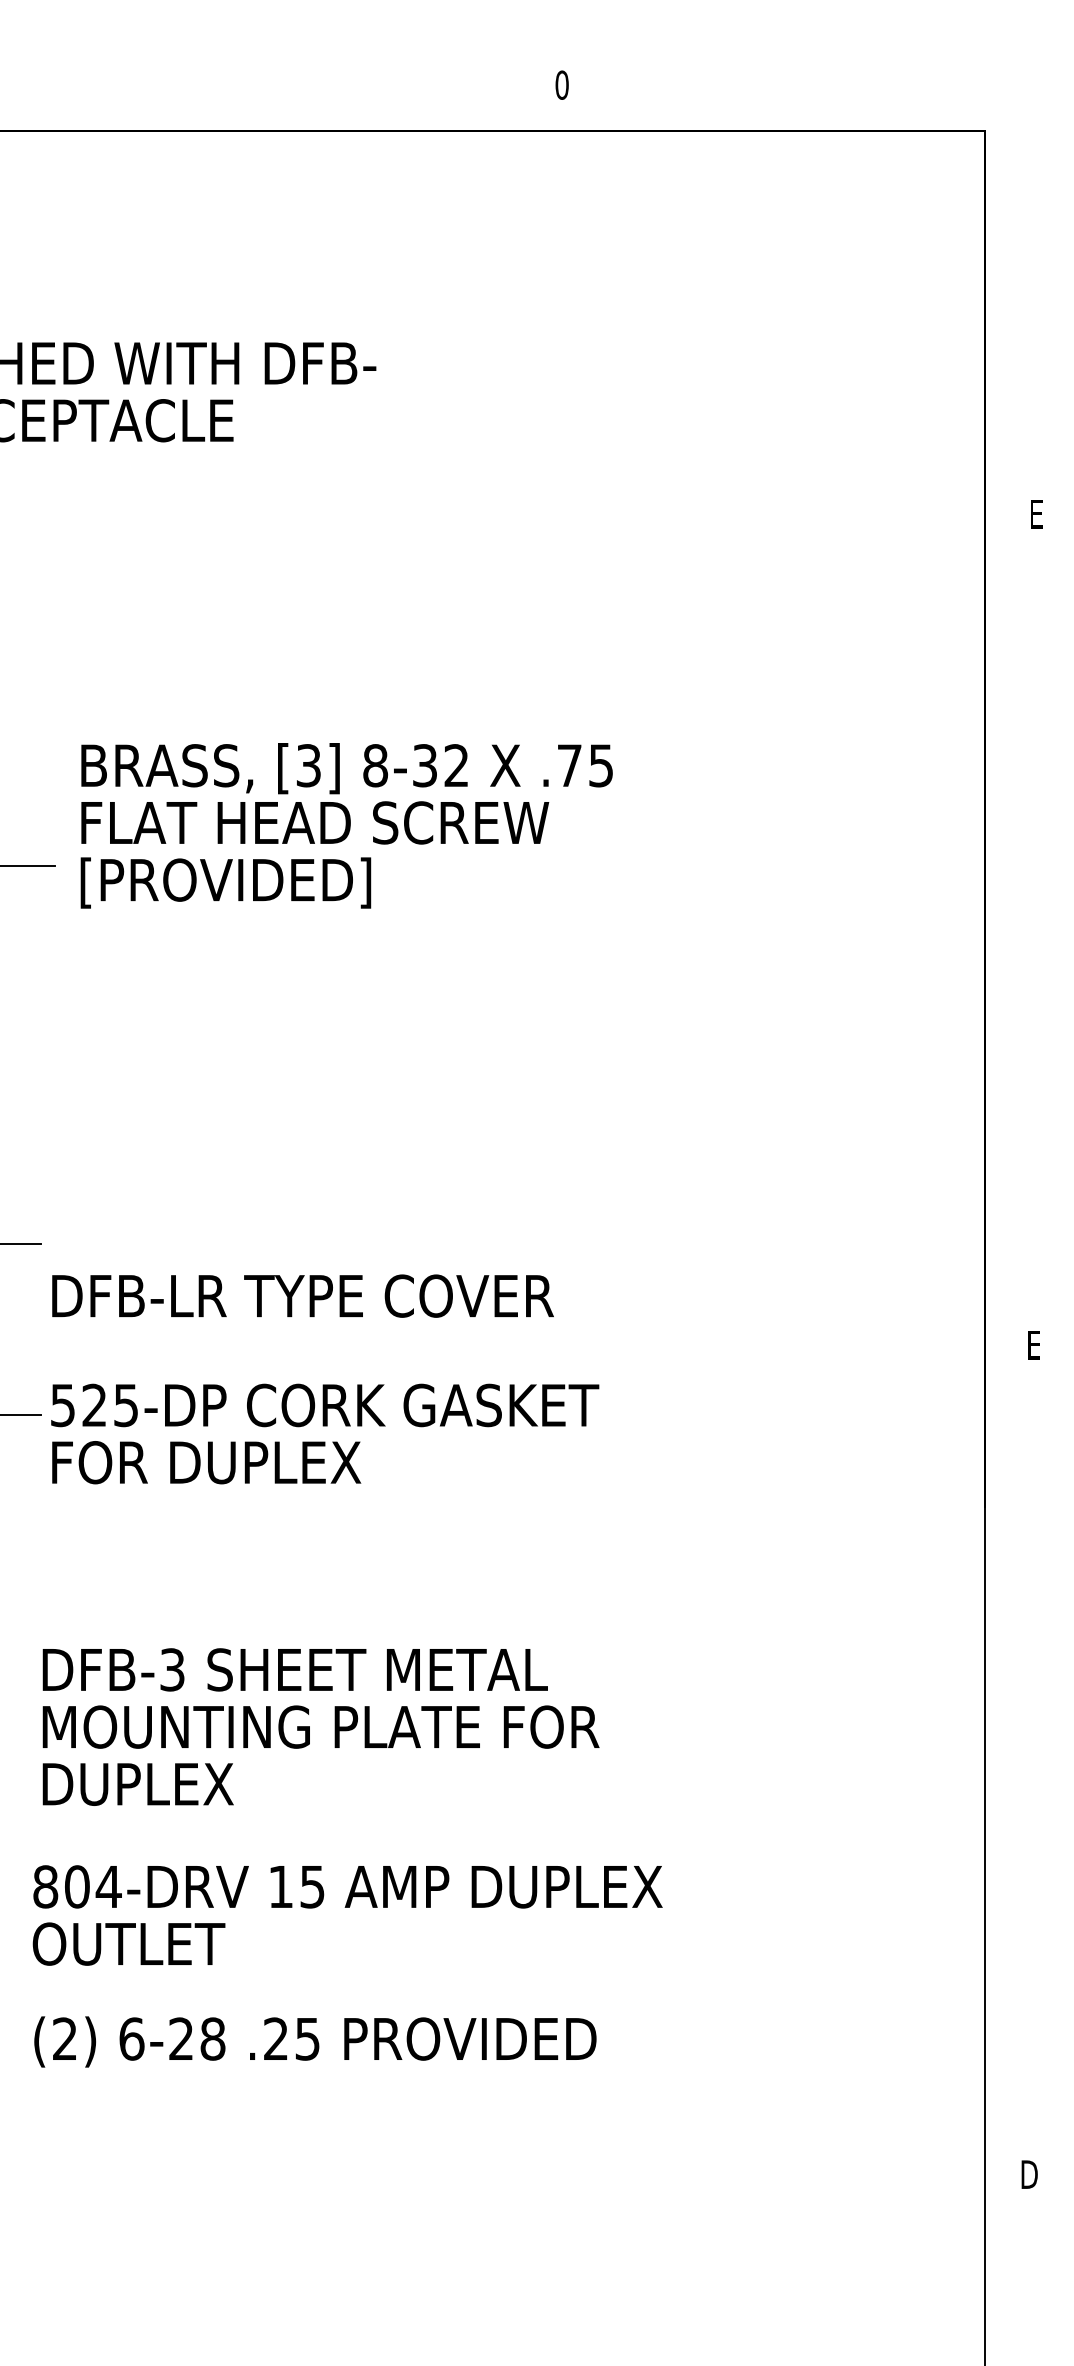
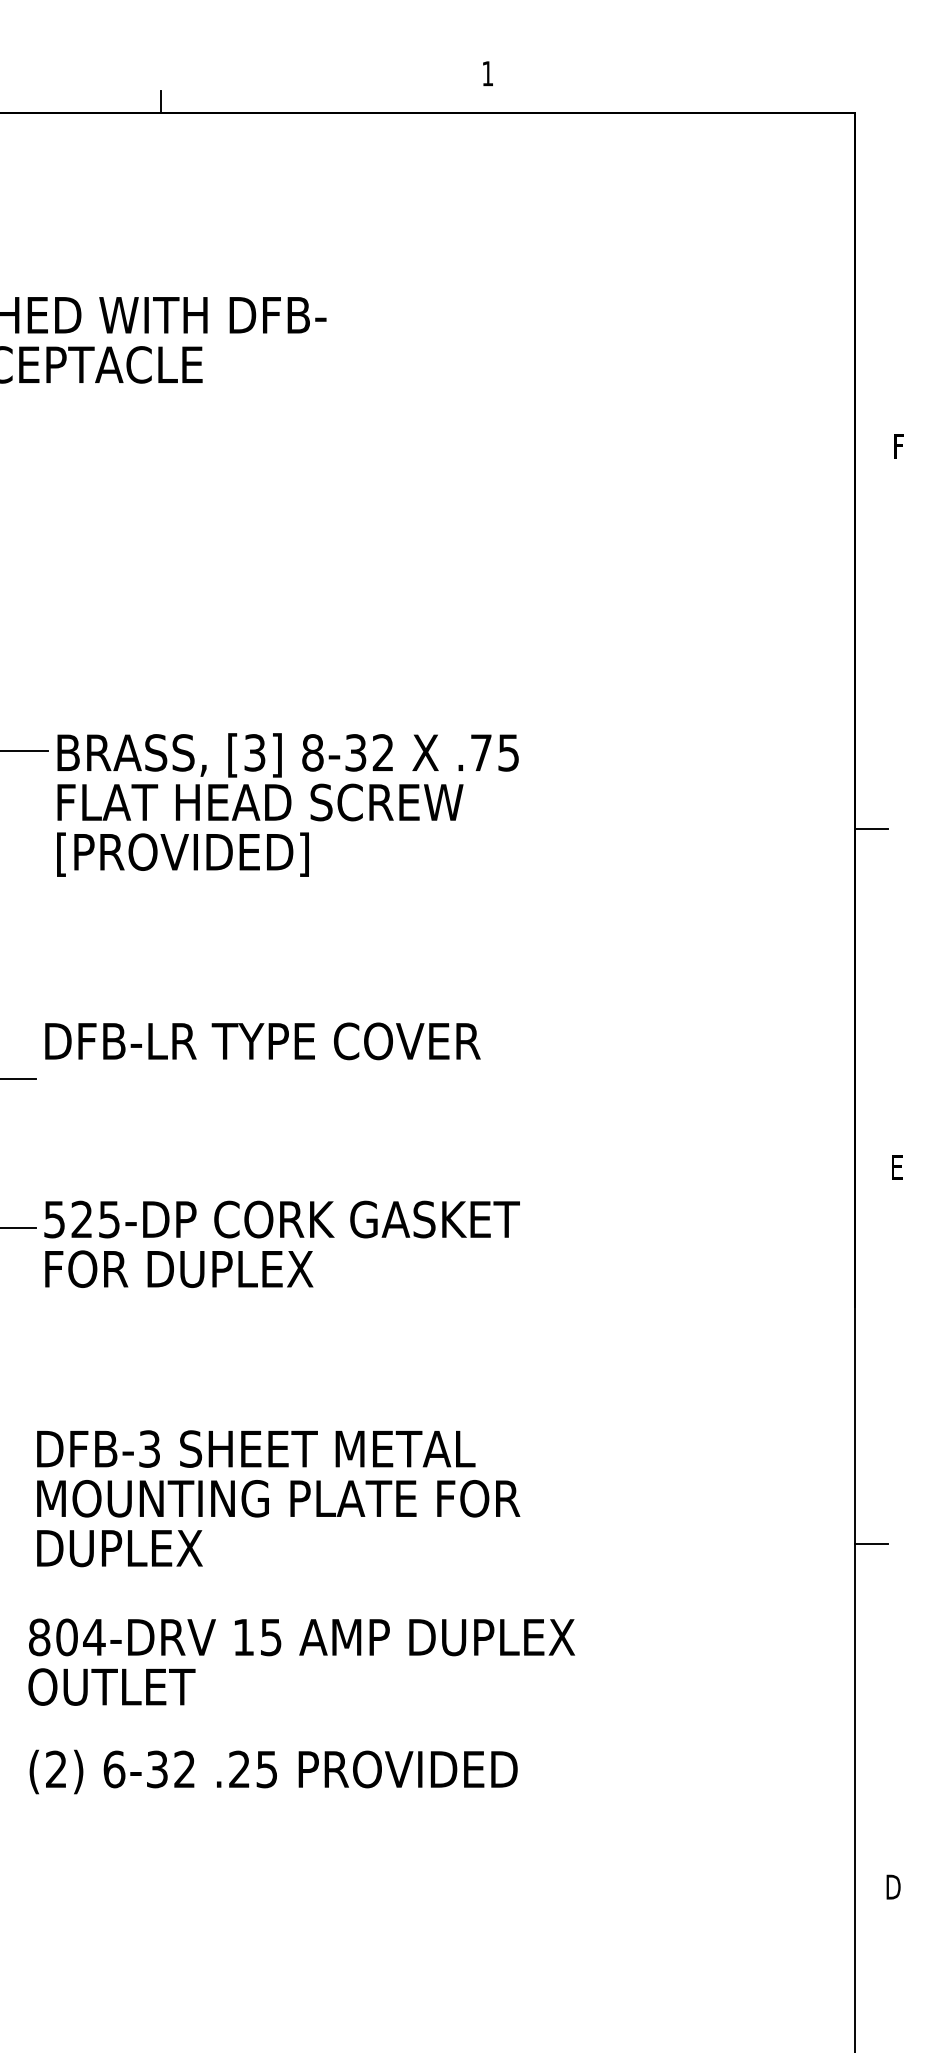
text: (561, 84) -> (487, 73), 0 -> 1
line: (185, 117) -> (160, 101), added
text: (1037, 514) -> (900, 446), E -> F
text: (346, 825) -> (287, 804), moved
line: (1003, 955) -> (870, 829), added
text: (302, 1295) -> (262, 1040), moved
line: (1003, 1779) -> (870, 1544), added
text: (197, 2038) -> (171, 1768), 6-28 -> 6-32

